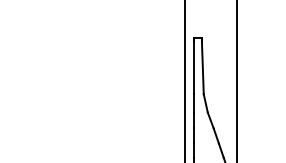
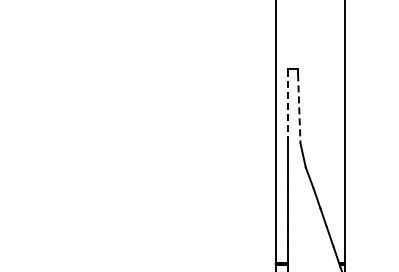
line: (194, 67) -> (288, 108), solid -> dashed
line: (203, 67) -> (299, 108), solid -> dashed

